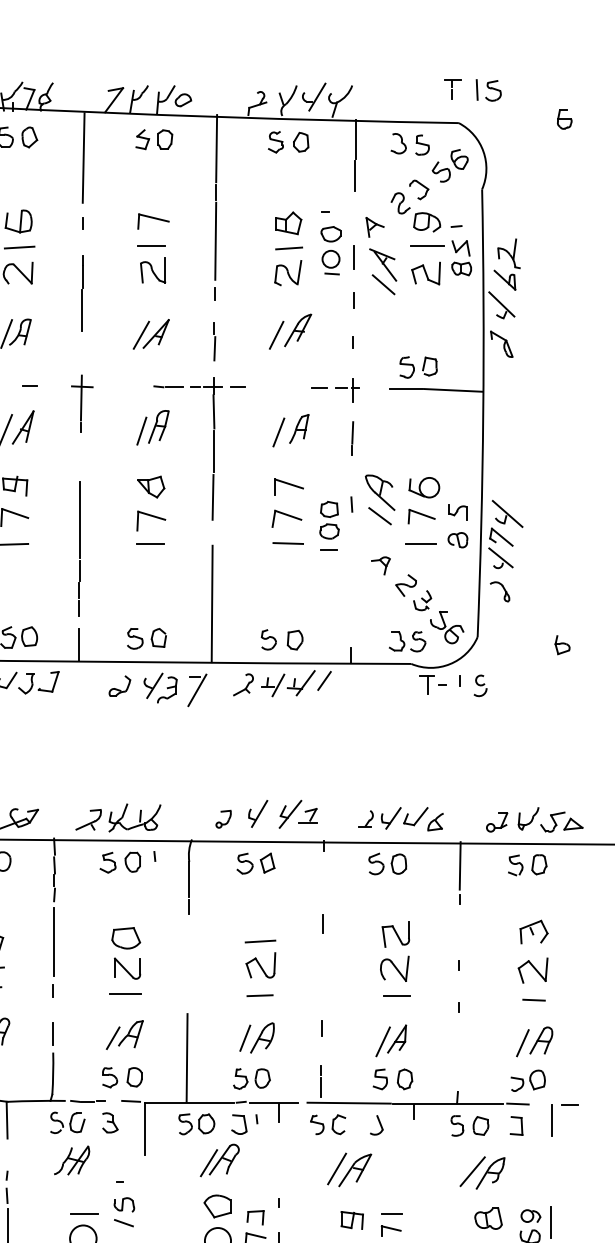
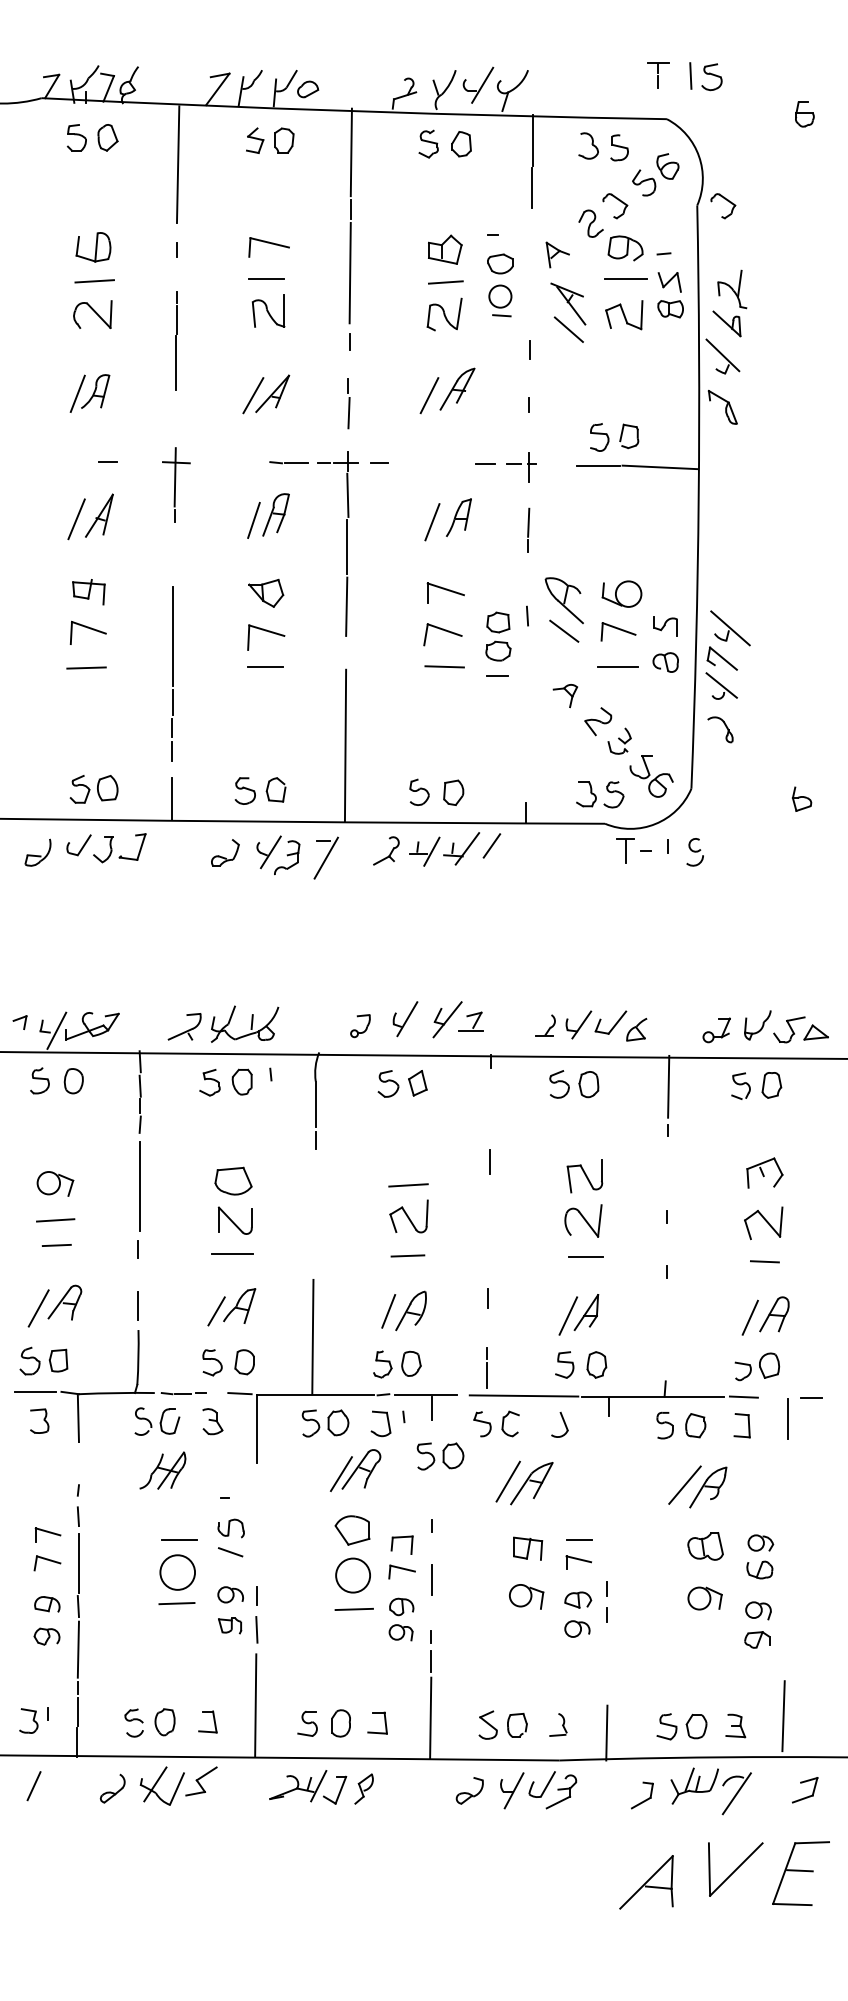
part: (505, 186) -> (727, 201), added
line: (354, 256) -> (530, 293), removed
part: (285, 1149) -> (440, 1456), added
line: (551, 1222) -> (787, 1551), removed

